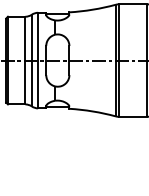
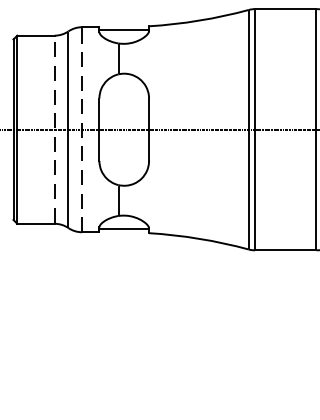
line: (25, 60) -> (54, 129), solid -> dashed
line: (38, 61) -> (82, 131), solid -> dashed

